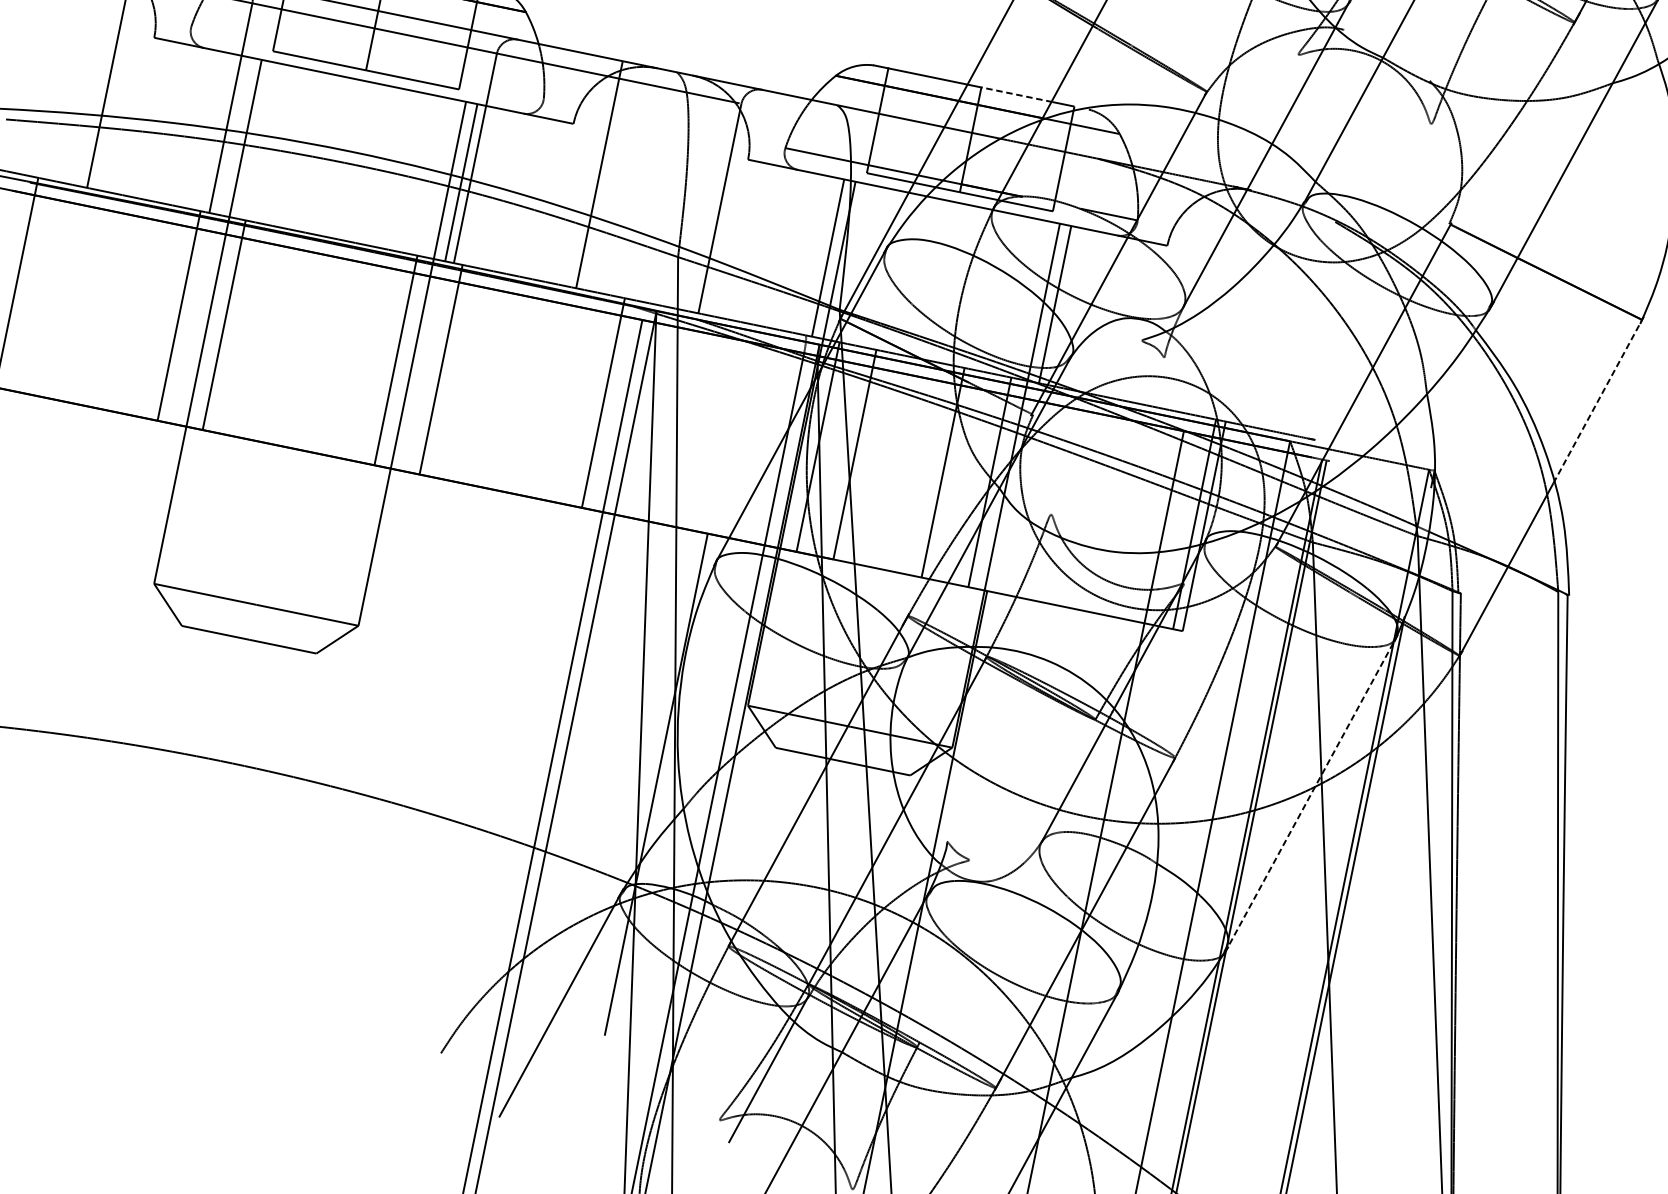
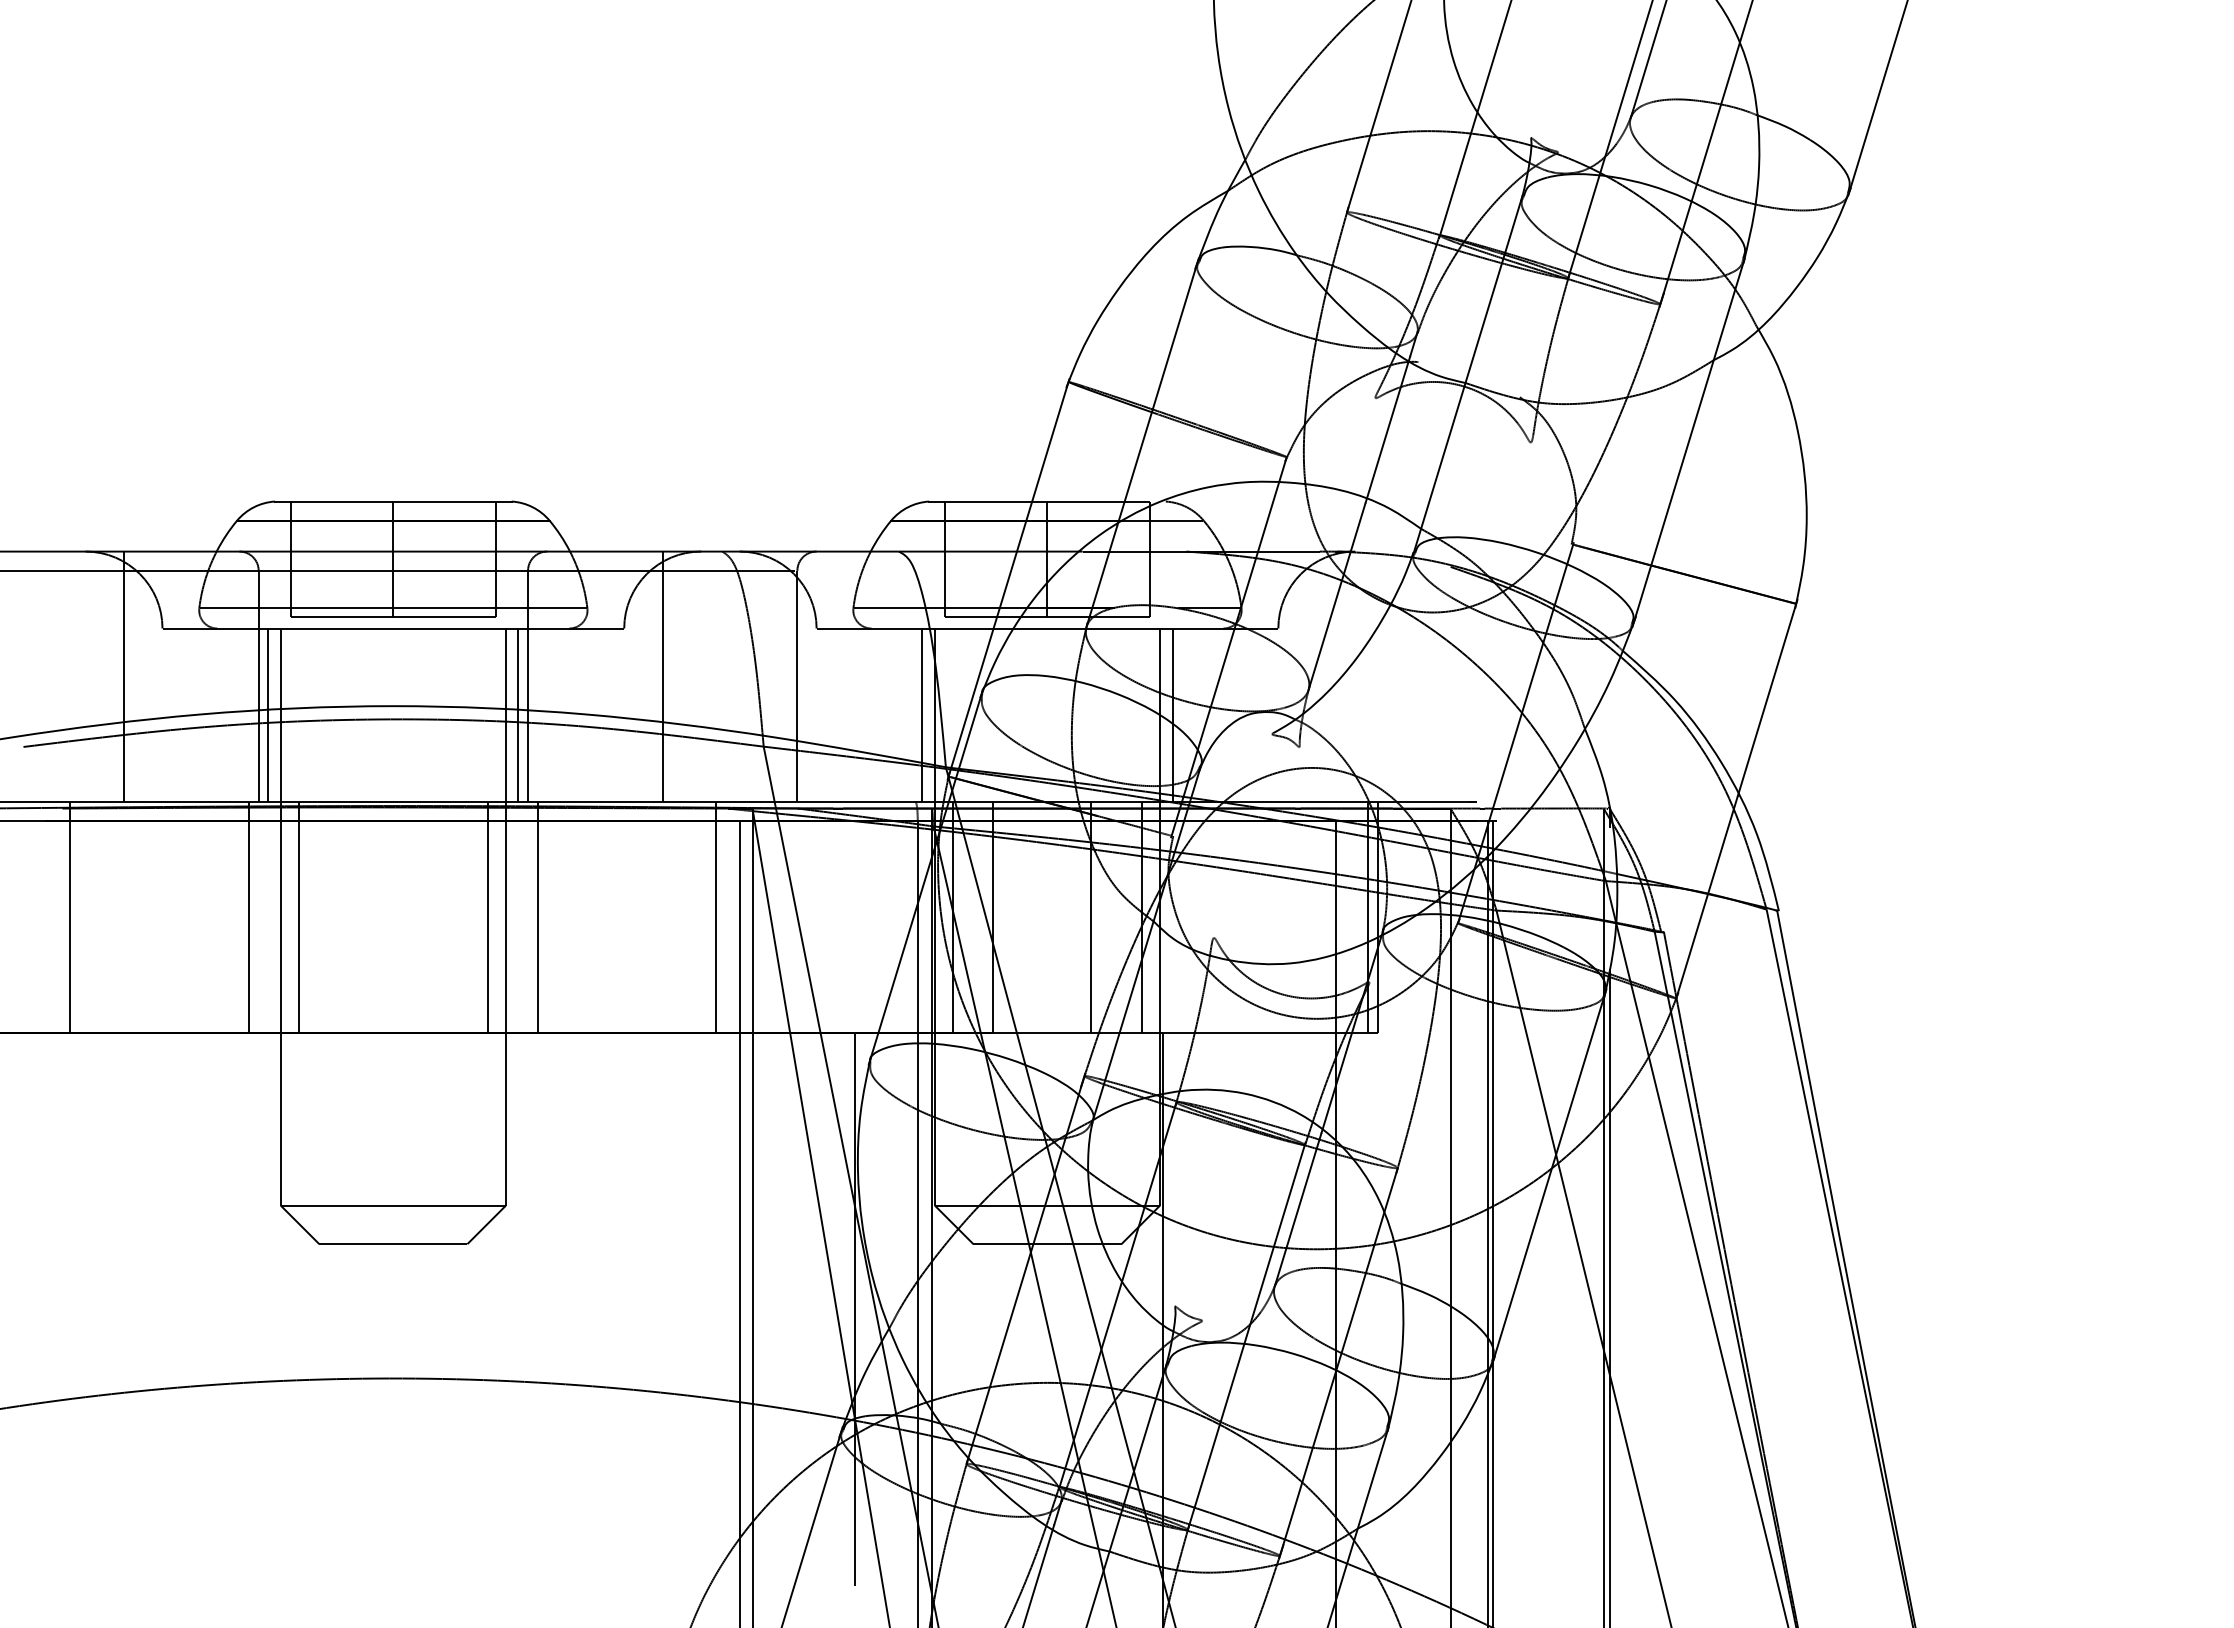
line: (366, 62) -> (392, 608), added
line: (1016, 94) -> (1086, 501), dashed -> solid
line: (234, 135) -> (268, 714), added
line: (1598, 399) -> (1767, 697), dashed -> solid
line: (1311, 793) -> (1549, 1176), dashed -> solid
line: (1006, 881) -> (1246, 1335), added

